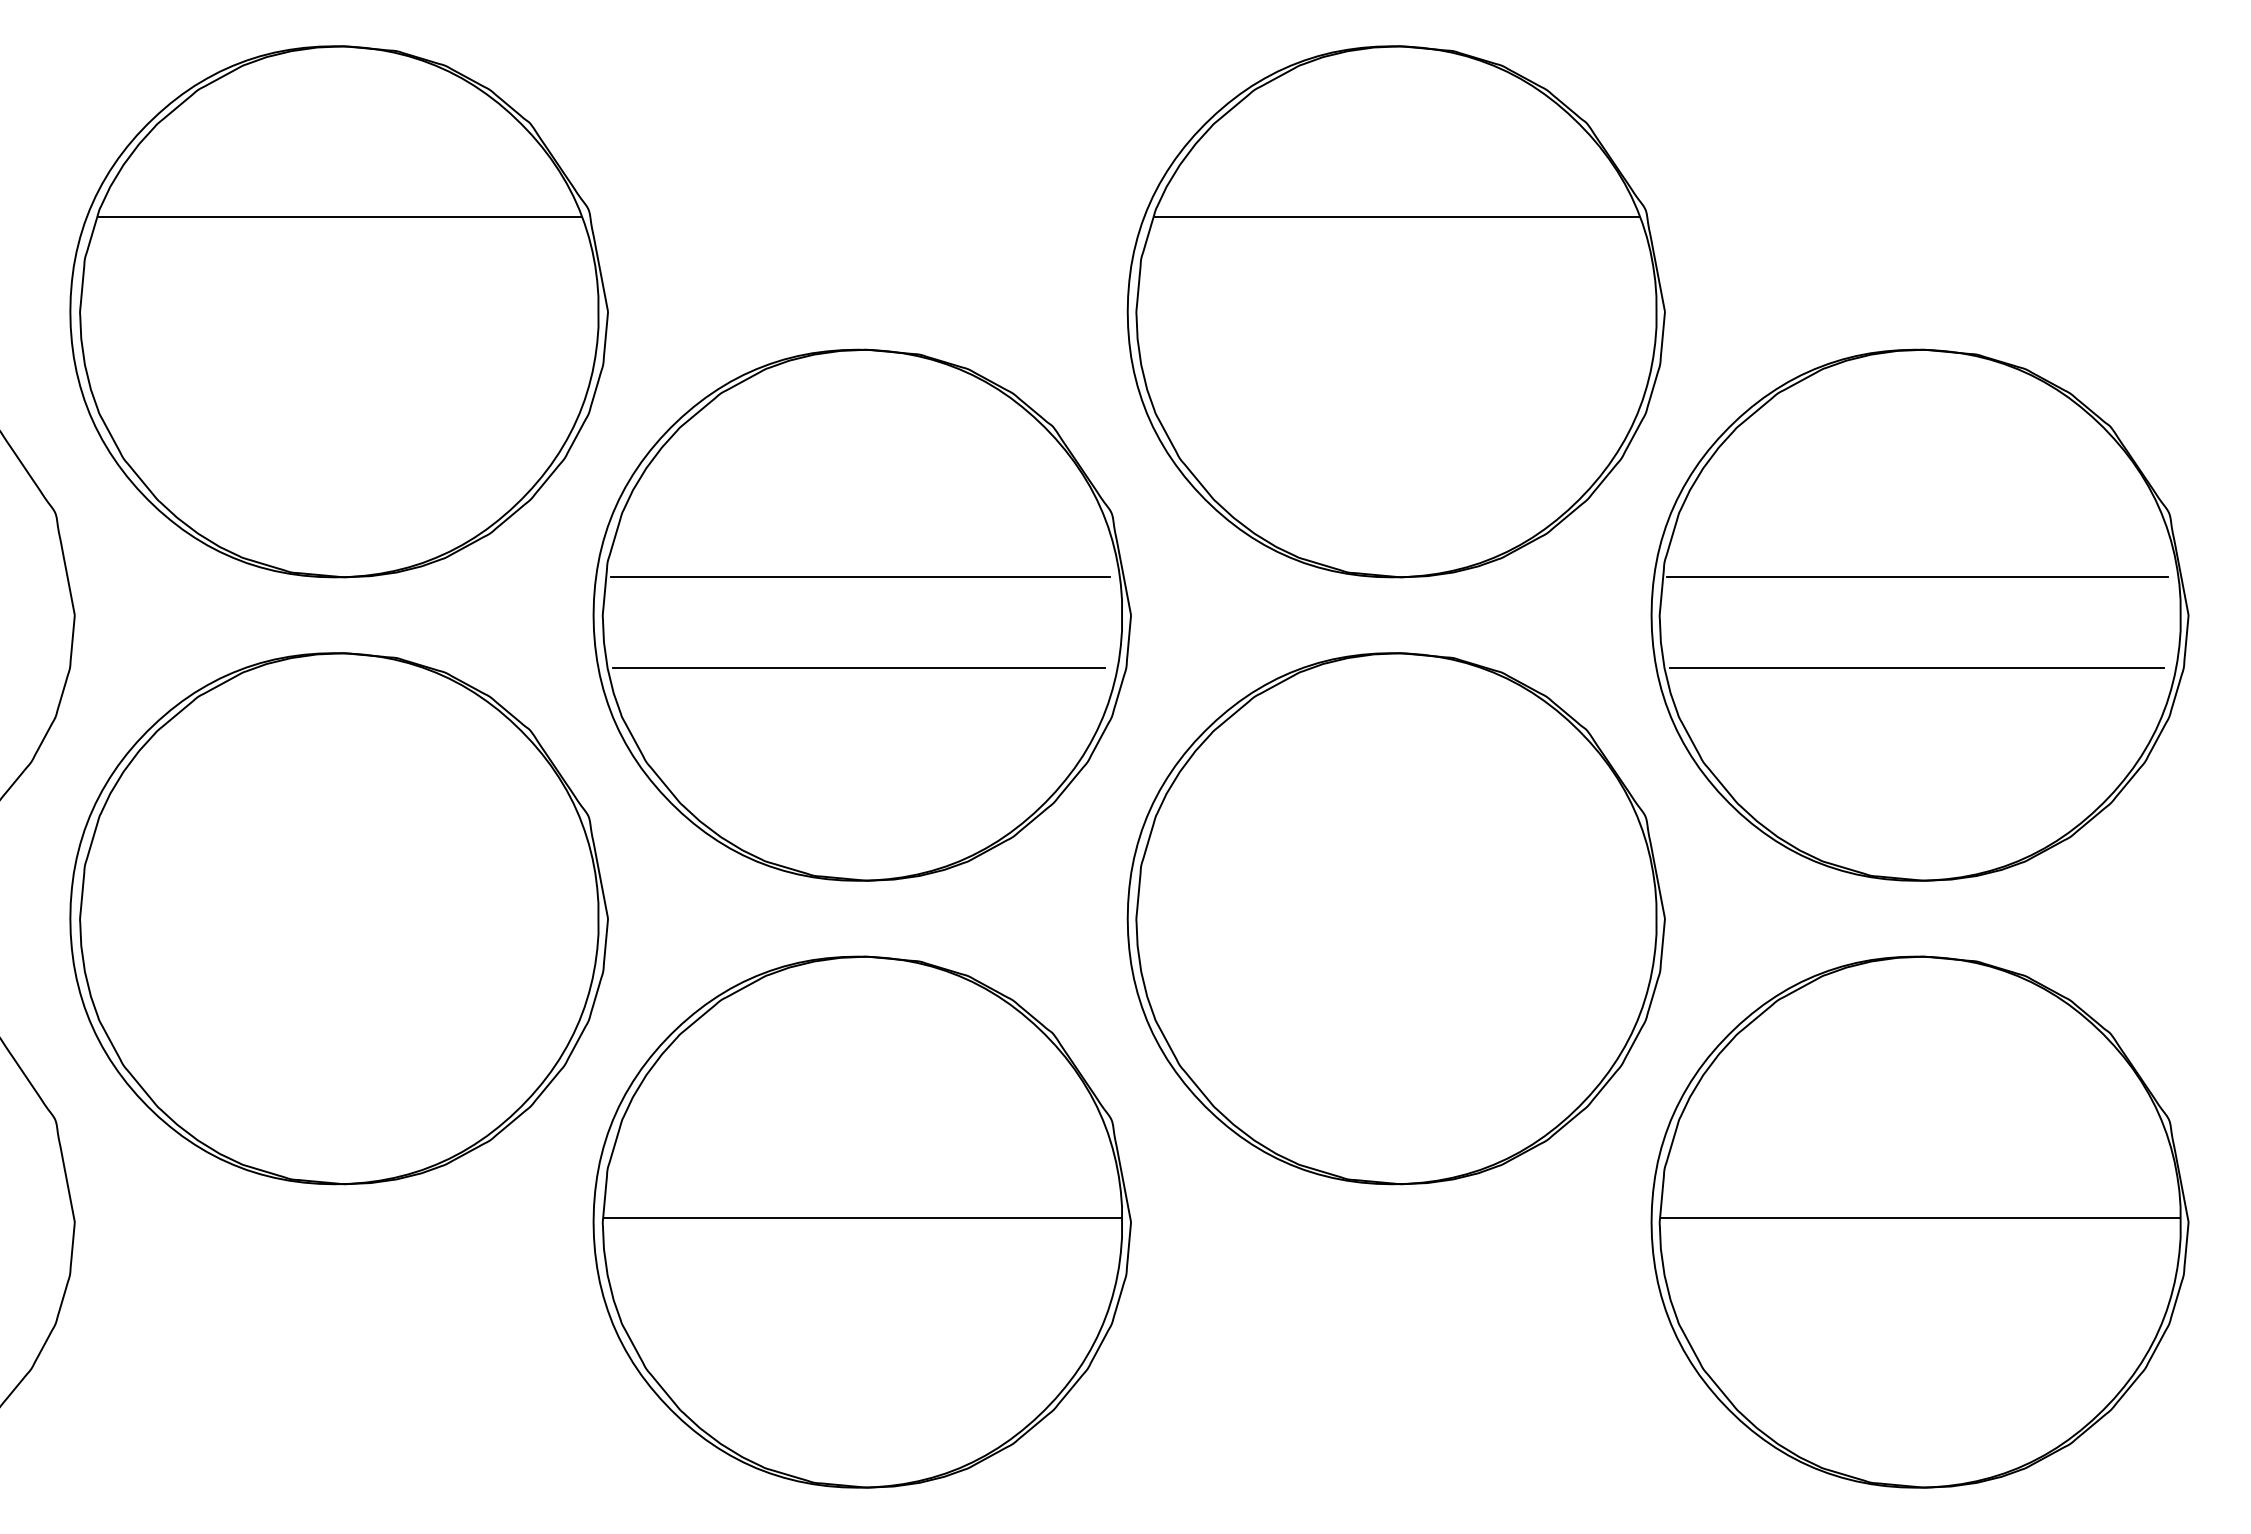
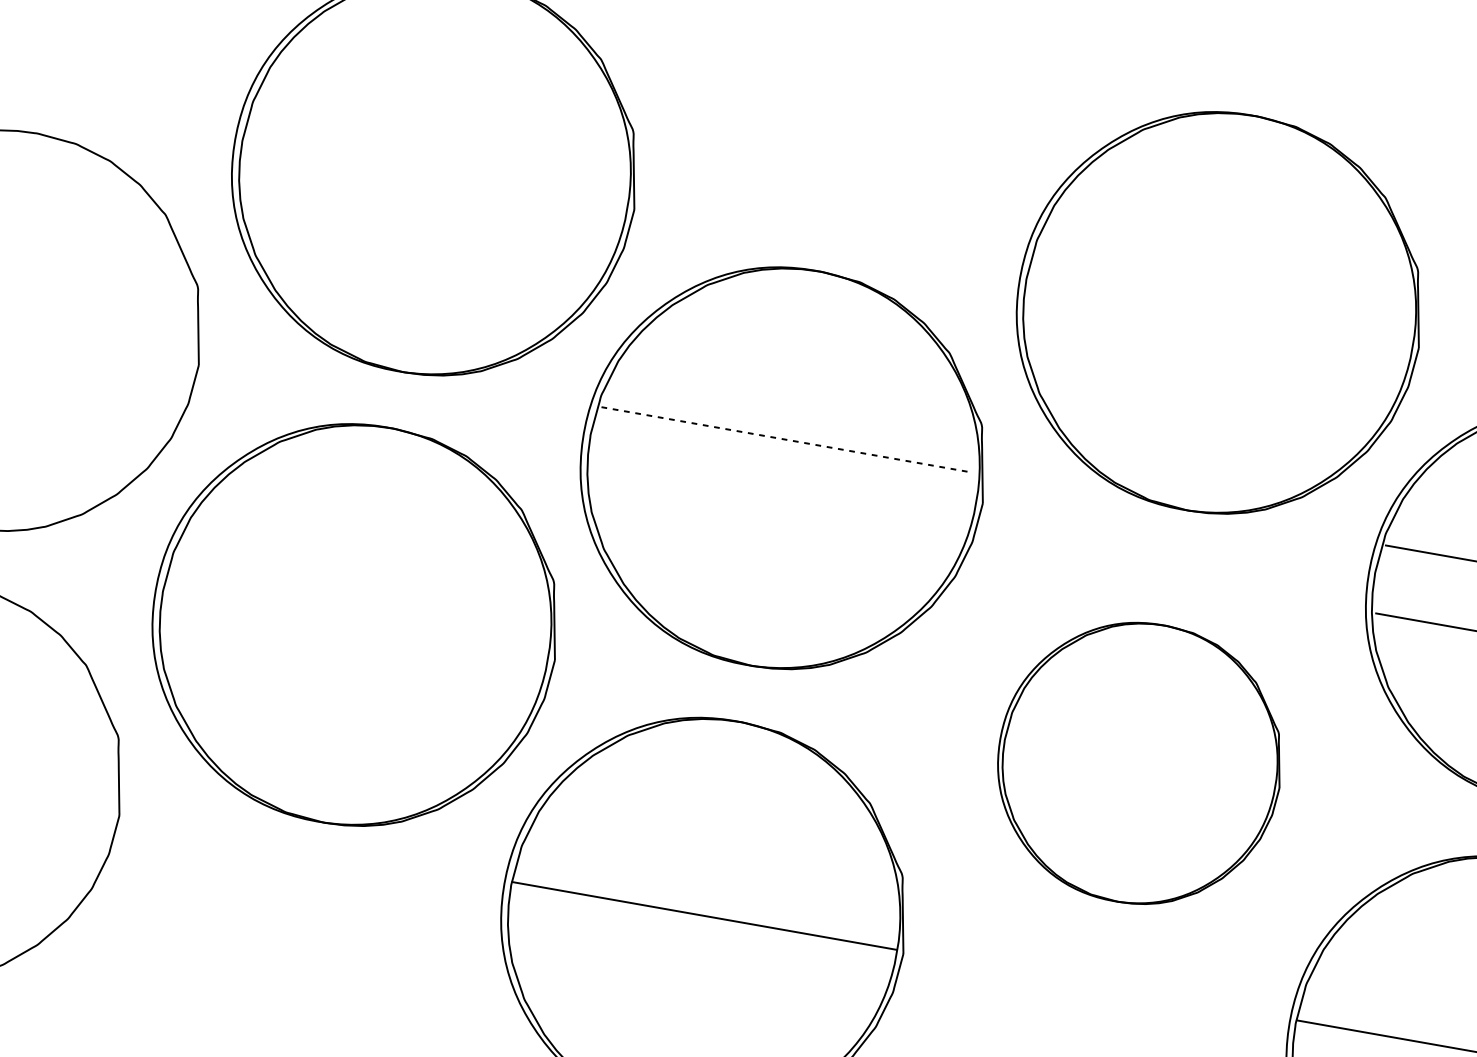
line: (339, 216) -> (447, 103), removed
line: (1396, 216) -> (1232, 242), removed
line: (860, 577) -> (786, 440), solid -> dashed
line: (858, 668) -> (773, 507), removed
part: (1395, 918) -> (1139, 763), size x0.7

